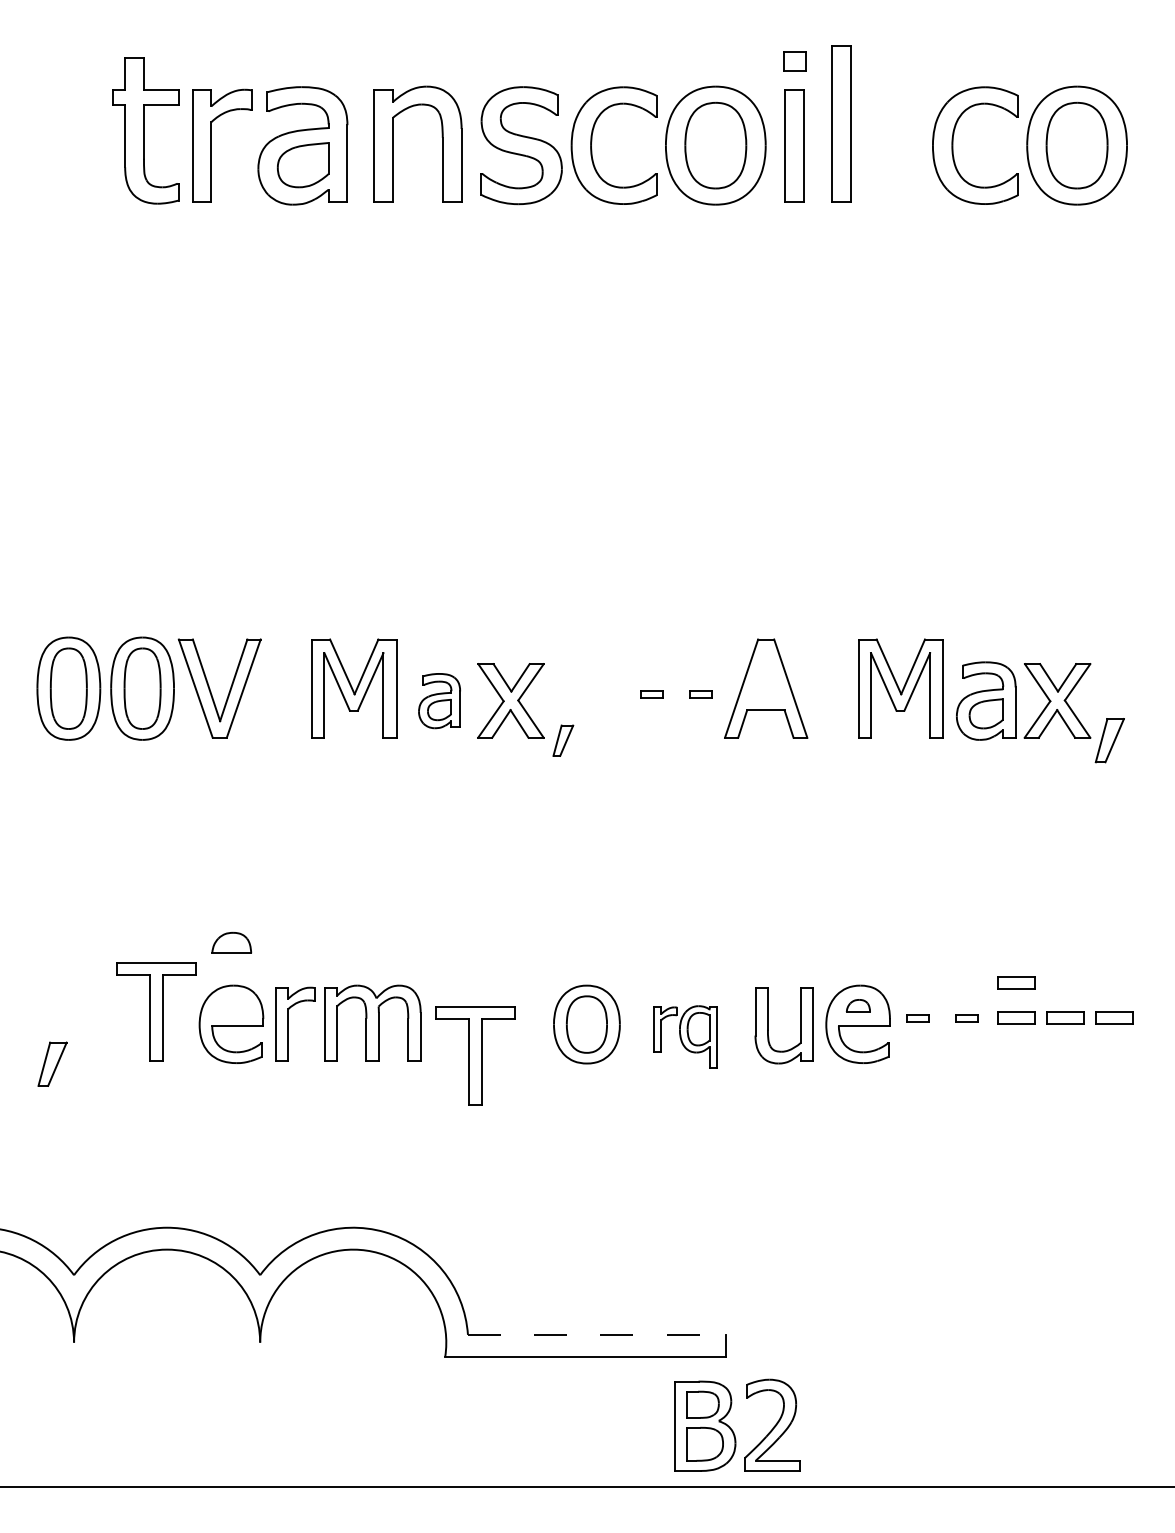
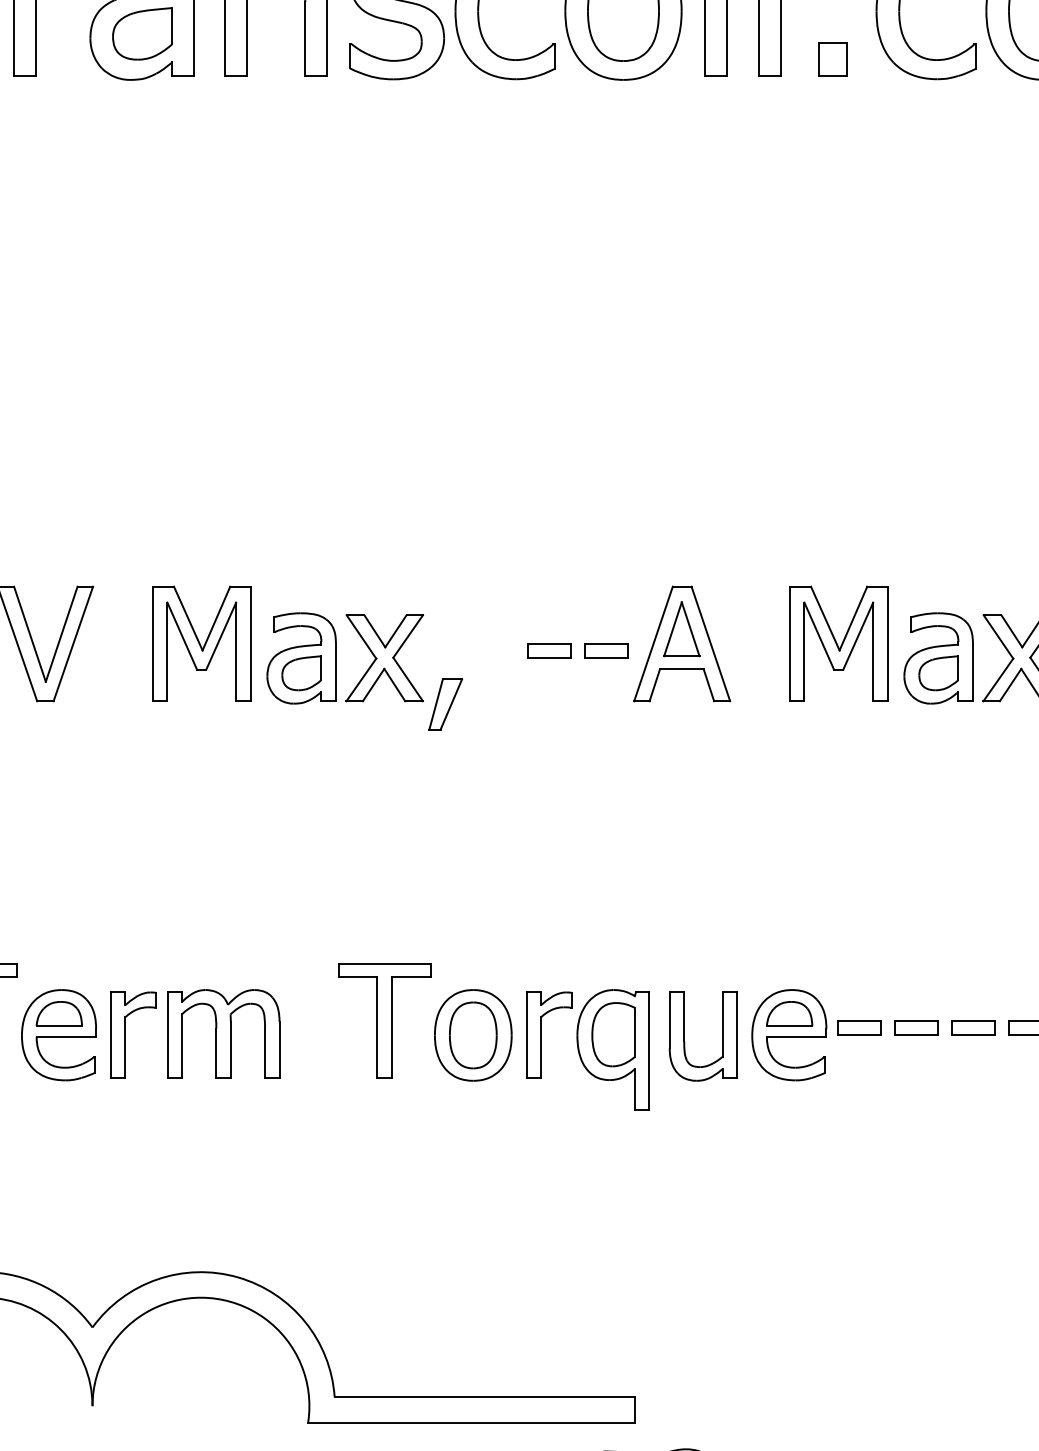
part: (895, 187) -> (832, 59), added
part: (765, 675) -> (681, 628), added
part: (651, 694) -> (548, 650), size x1.67
part: (701, 694) -> (606, 650), size x1.67
part: (439, 700) -> (301, 657), size x1.43
part: (563, 740) -> (445, 704), size x1.43
part: (231, 942) -> (59, 1013), moved
part: (1016, 982) -> (973, 986), removed
part: (858, 1005) -> (789, 1013), size x1.67
part: (918, 1017) -> (859, 1027), size x1.67
part: (967, 1017) -> (916, 1027), size x1.67
part: (685, 1036) -> (588, 1049), size x1.67
part: (475, 1055) -> (384, 1020), moved
line: (596, 1334) -> (484, 1396), dashed -> solid

